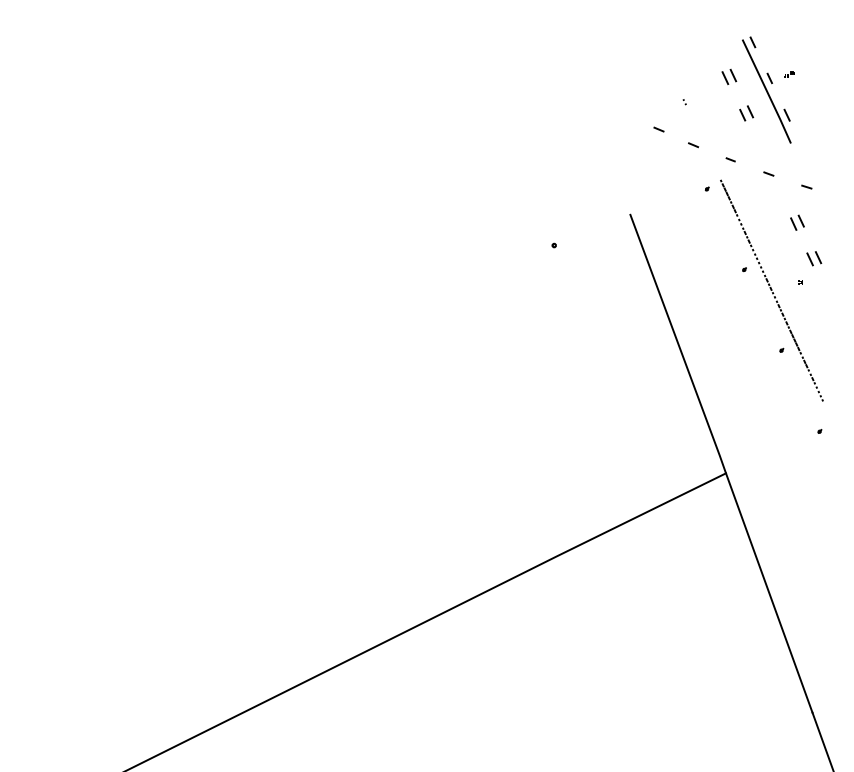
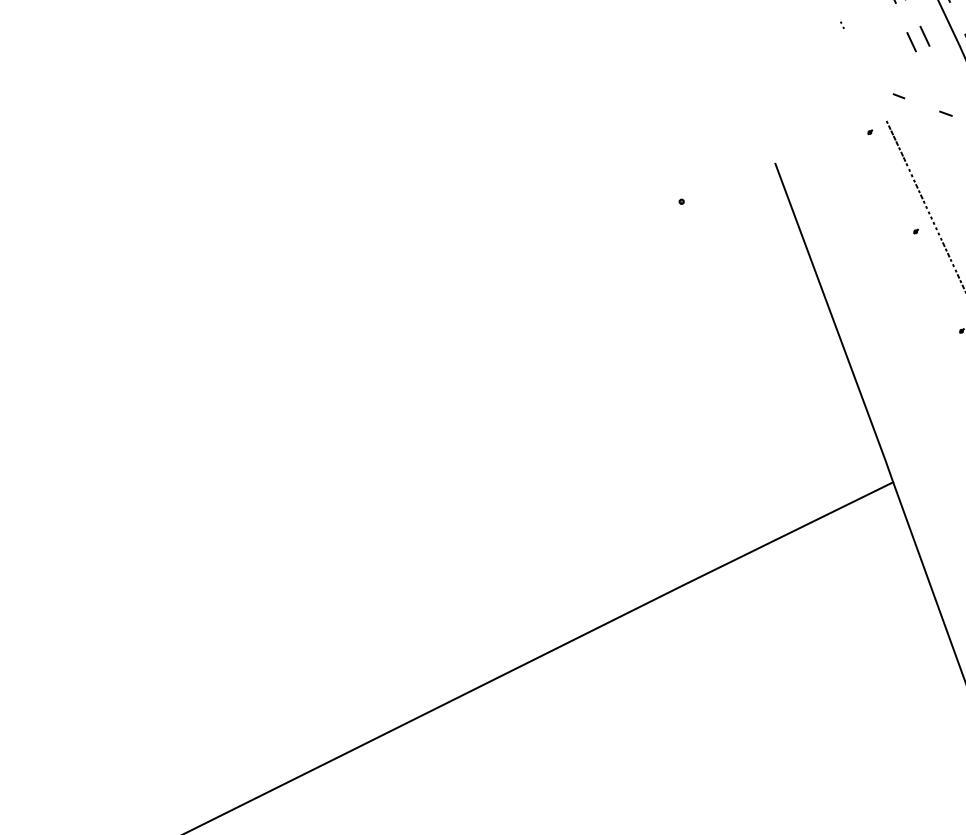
part: (746, 113) -> (918, 39), size x1.4
line: (658, 129) -> (810, 58), removed
line: (693, 145) -> (853, 78), removed

